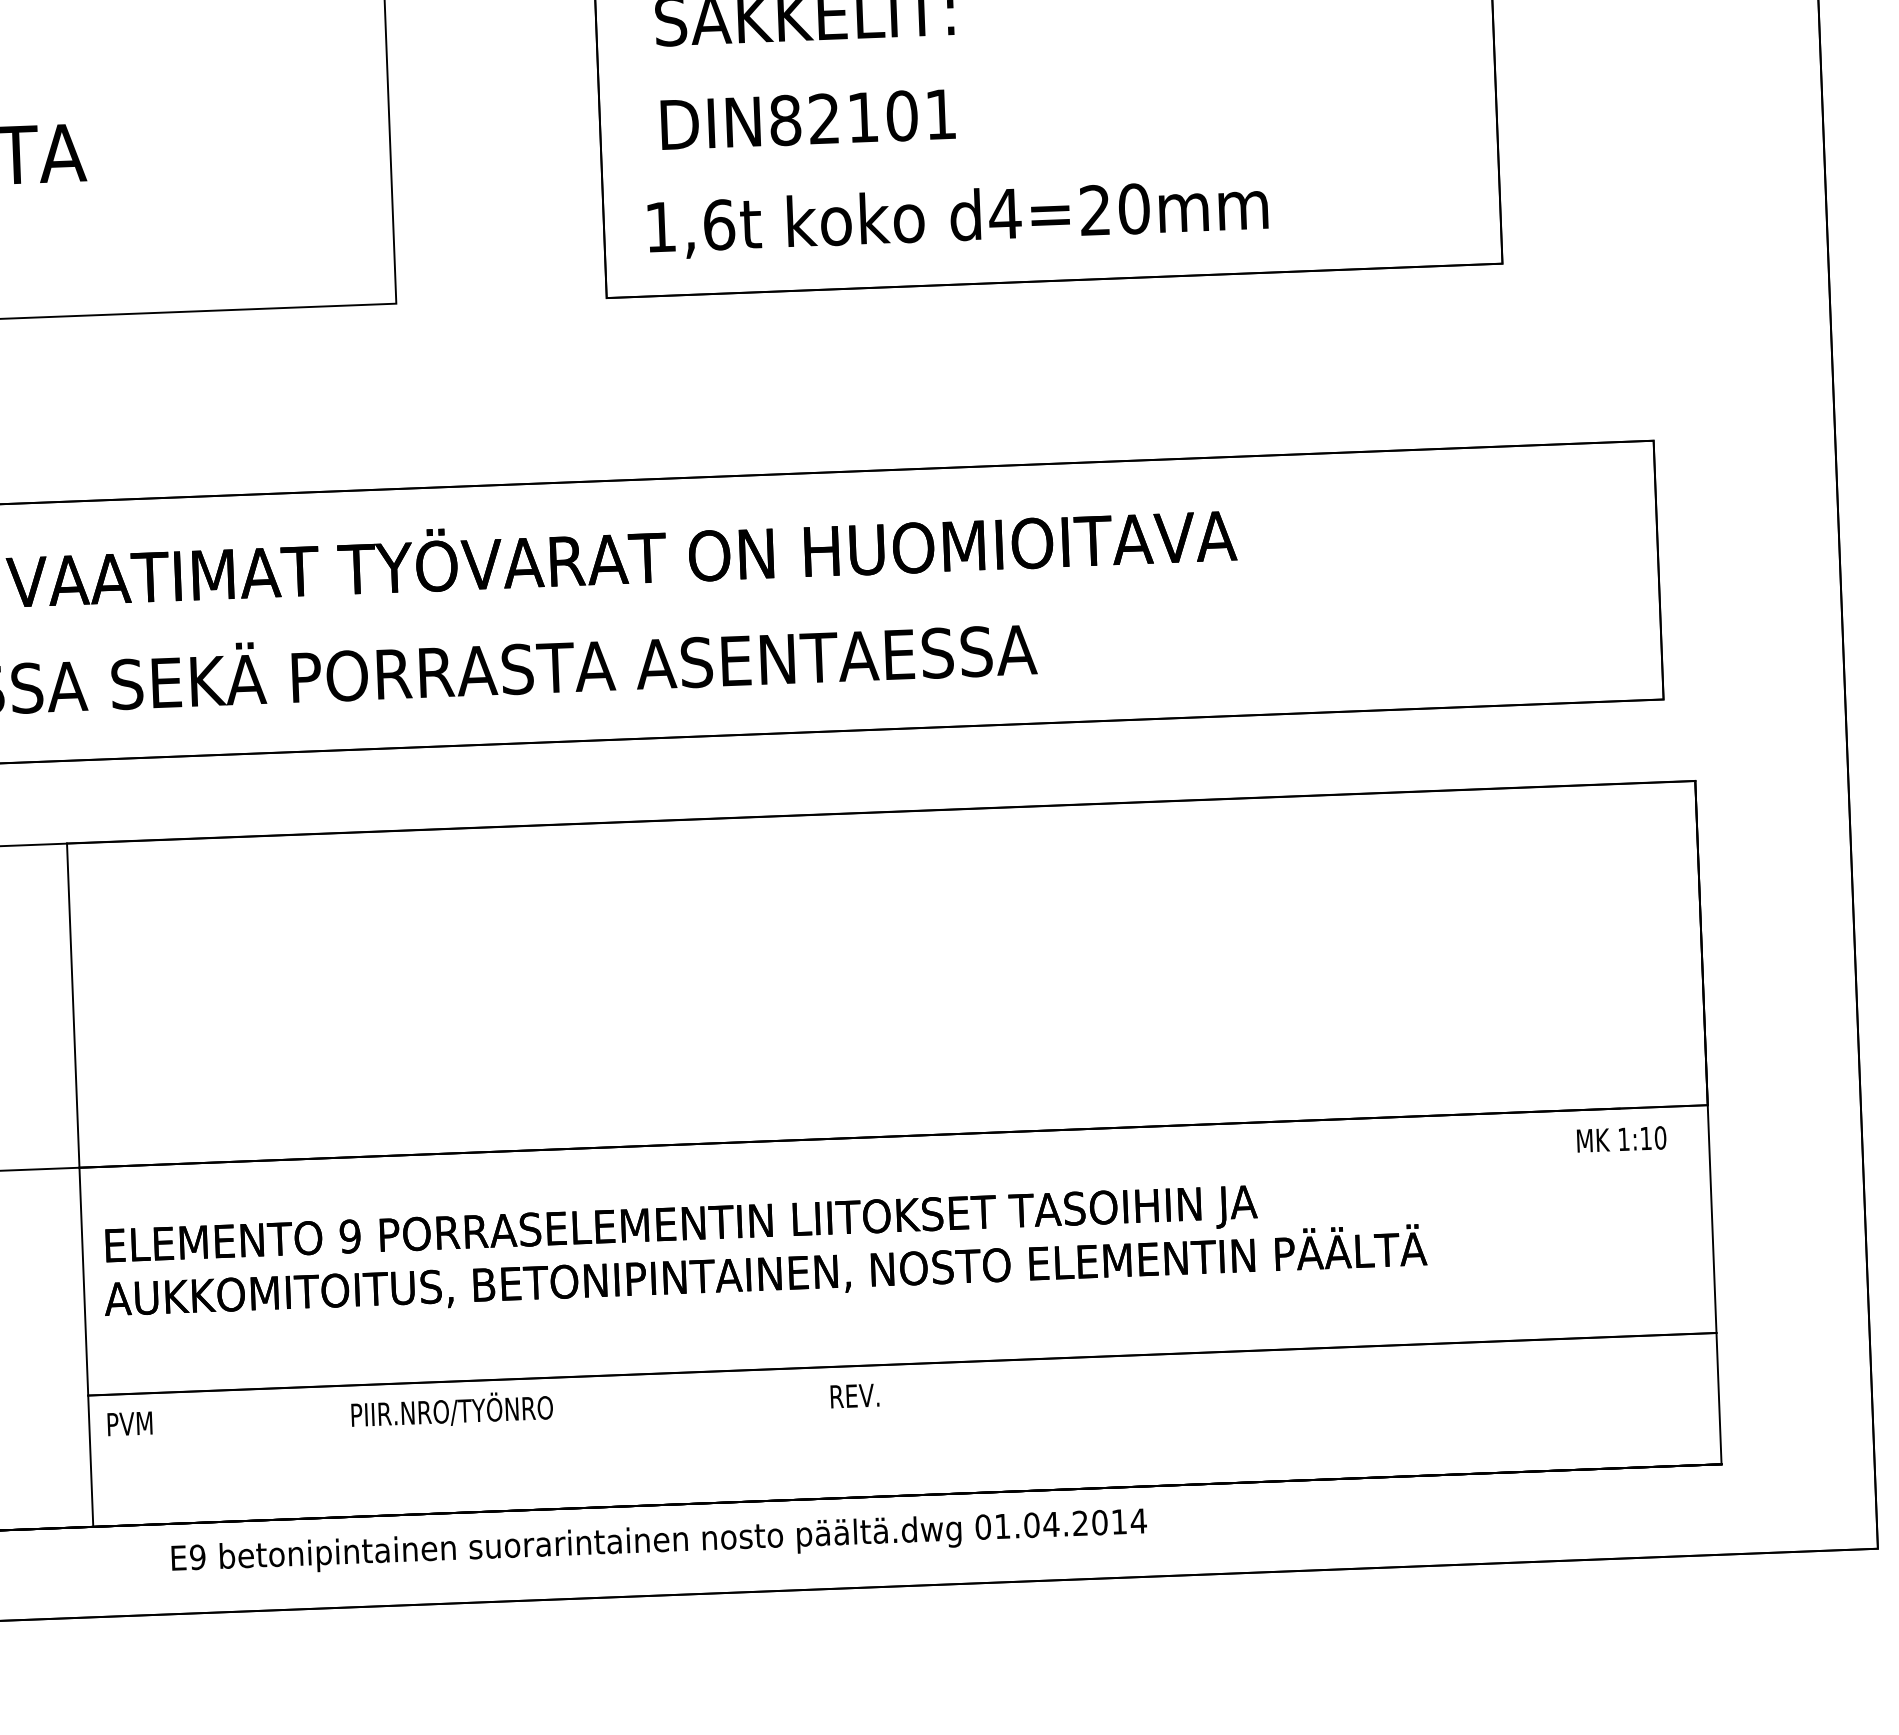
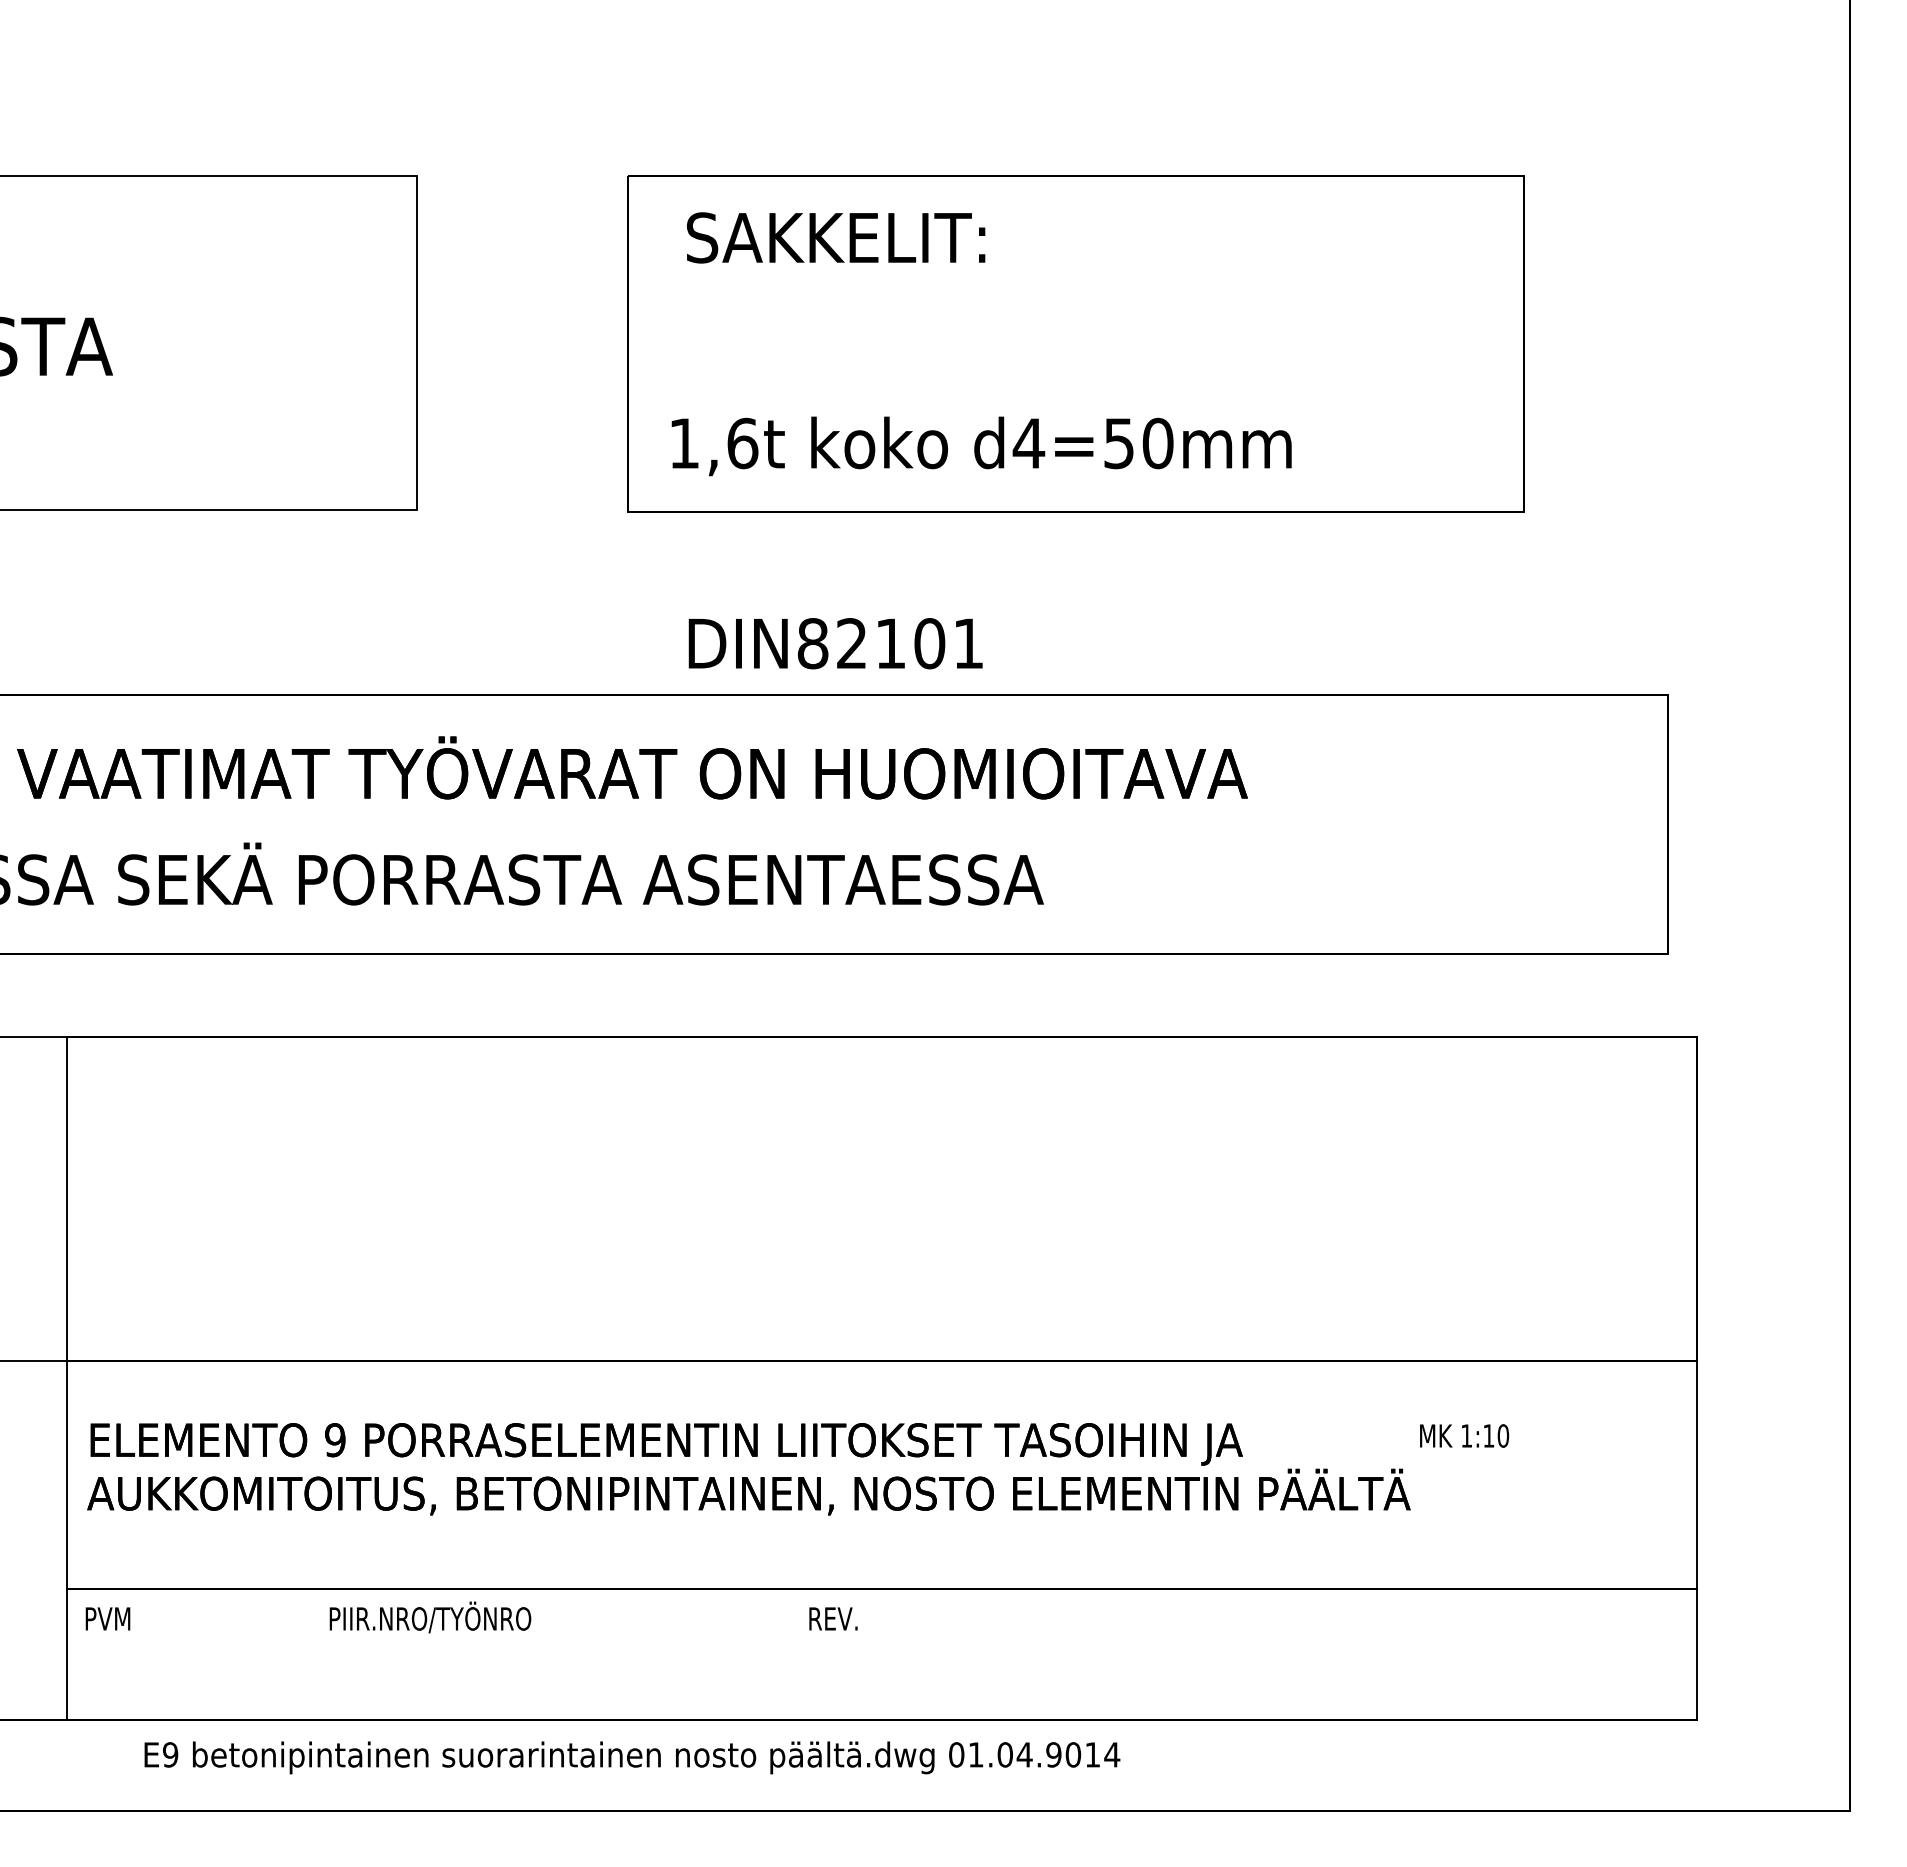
text: (807, 119) -> (835, 643), moved
text: (1094, 210) -> (1118, 443), d4=20mm -> d4=50mm
text: (1621, 1138) -> (1464, 1435), moved
text: (1080, 1523) -> (1053, 1754), 01.04.2014 -> 01.04.9014

